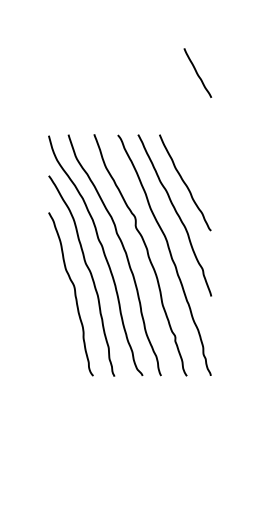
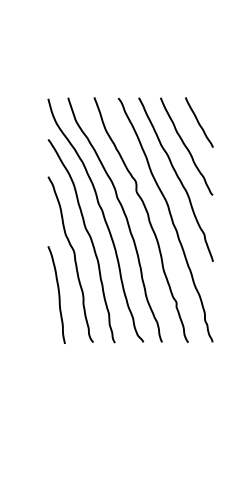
line: (197, 72) -> (199, 121), moved
curve: (58, 329) -> (58, 295), added

